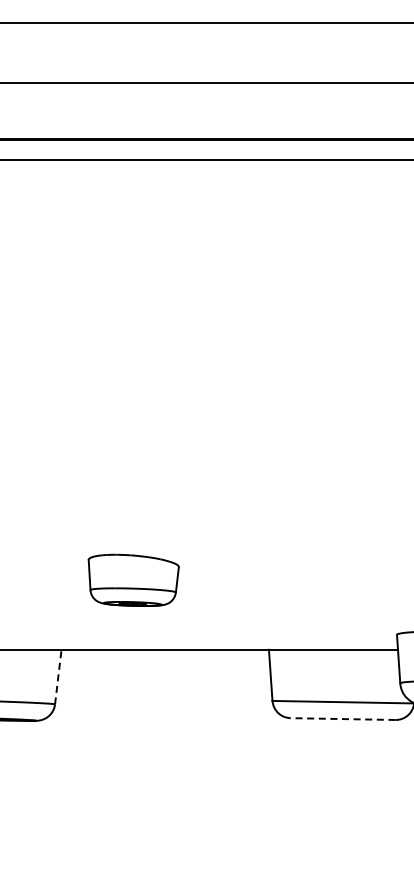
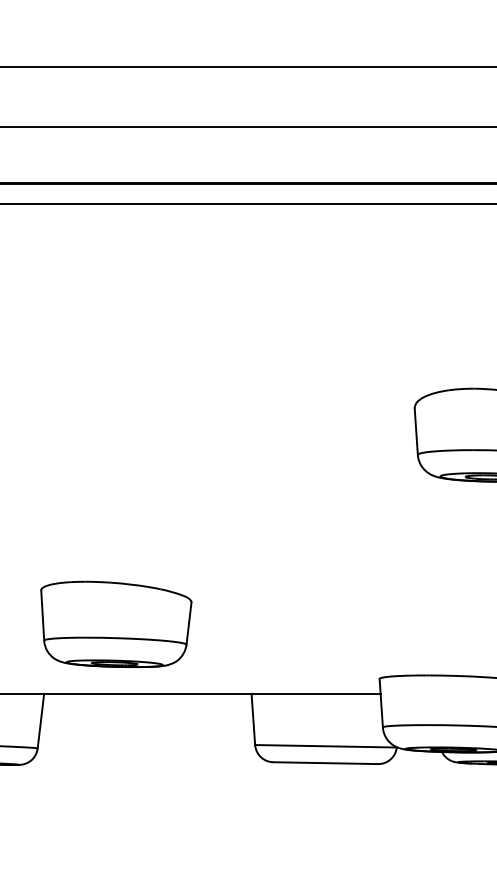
part: (133, 580) -> (116, 624), size x1.67
line: (57, 676) -> (40, 720), dashed -> solid
line: (342, 719) -> (325, 763), dashed -> solid

